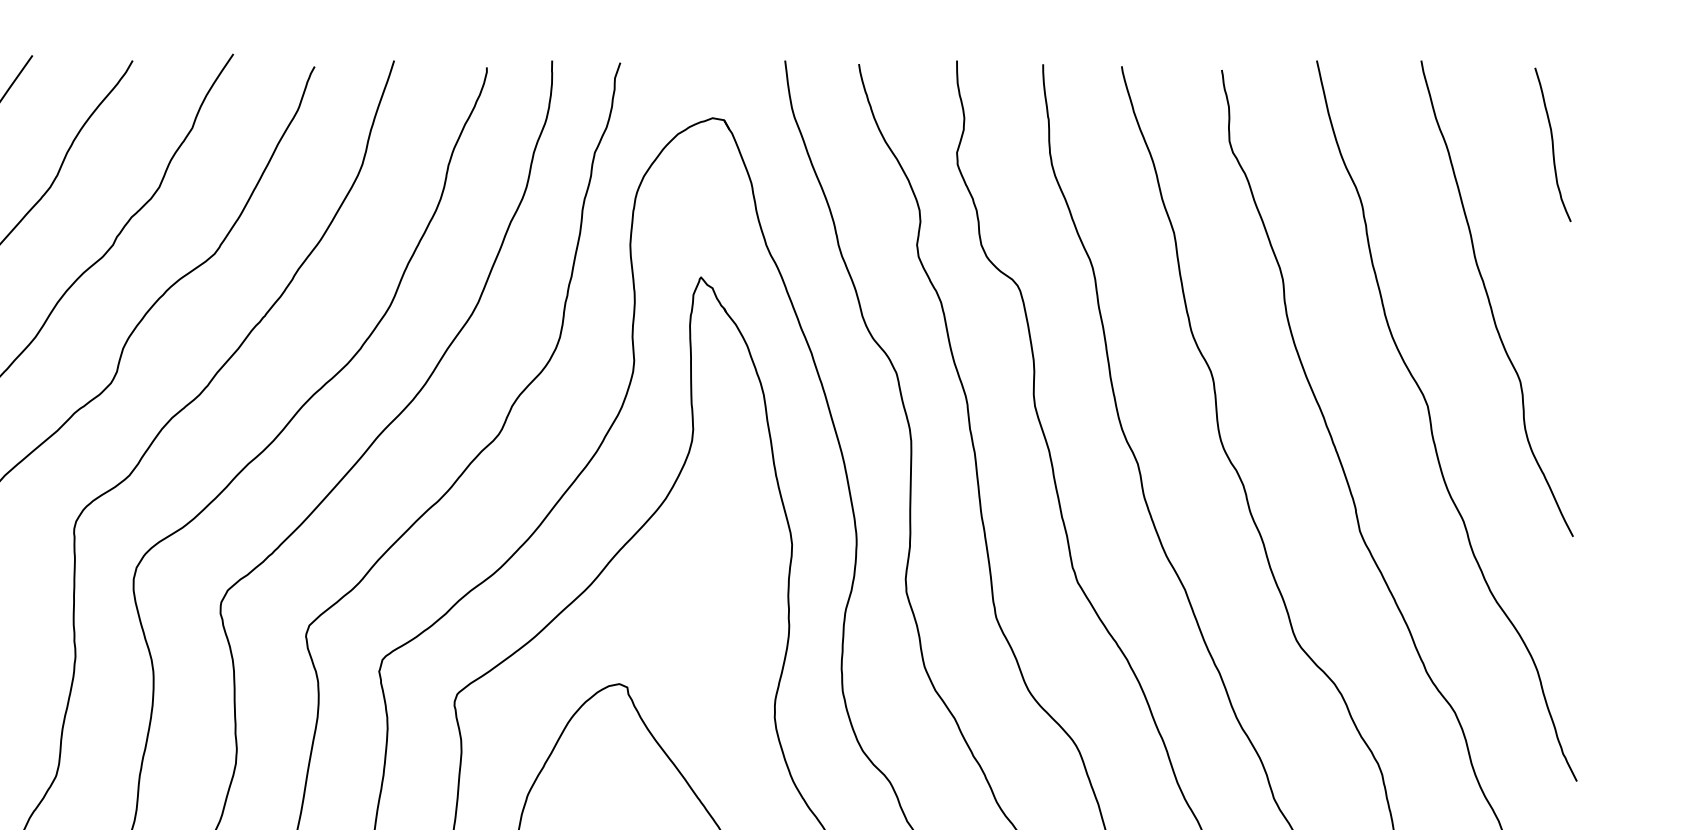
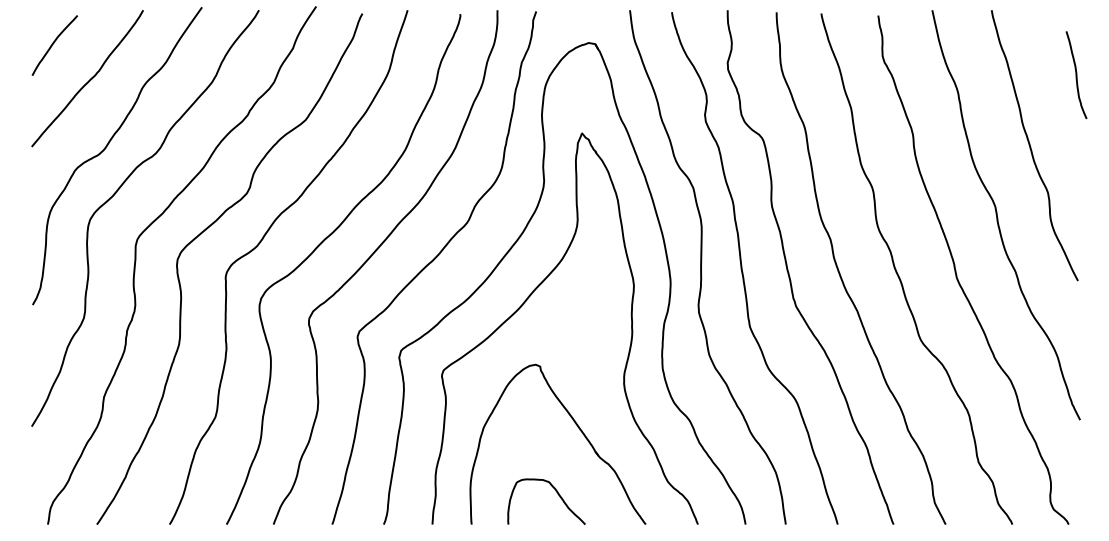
curve: (1552, 143) -> (1076, 74), moved

